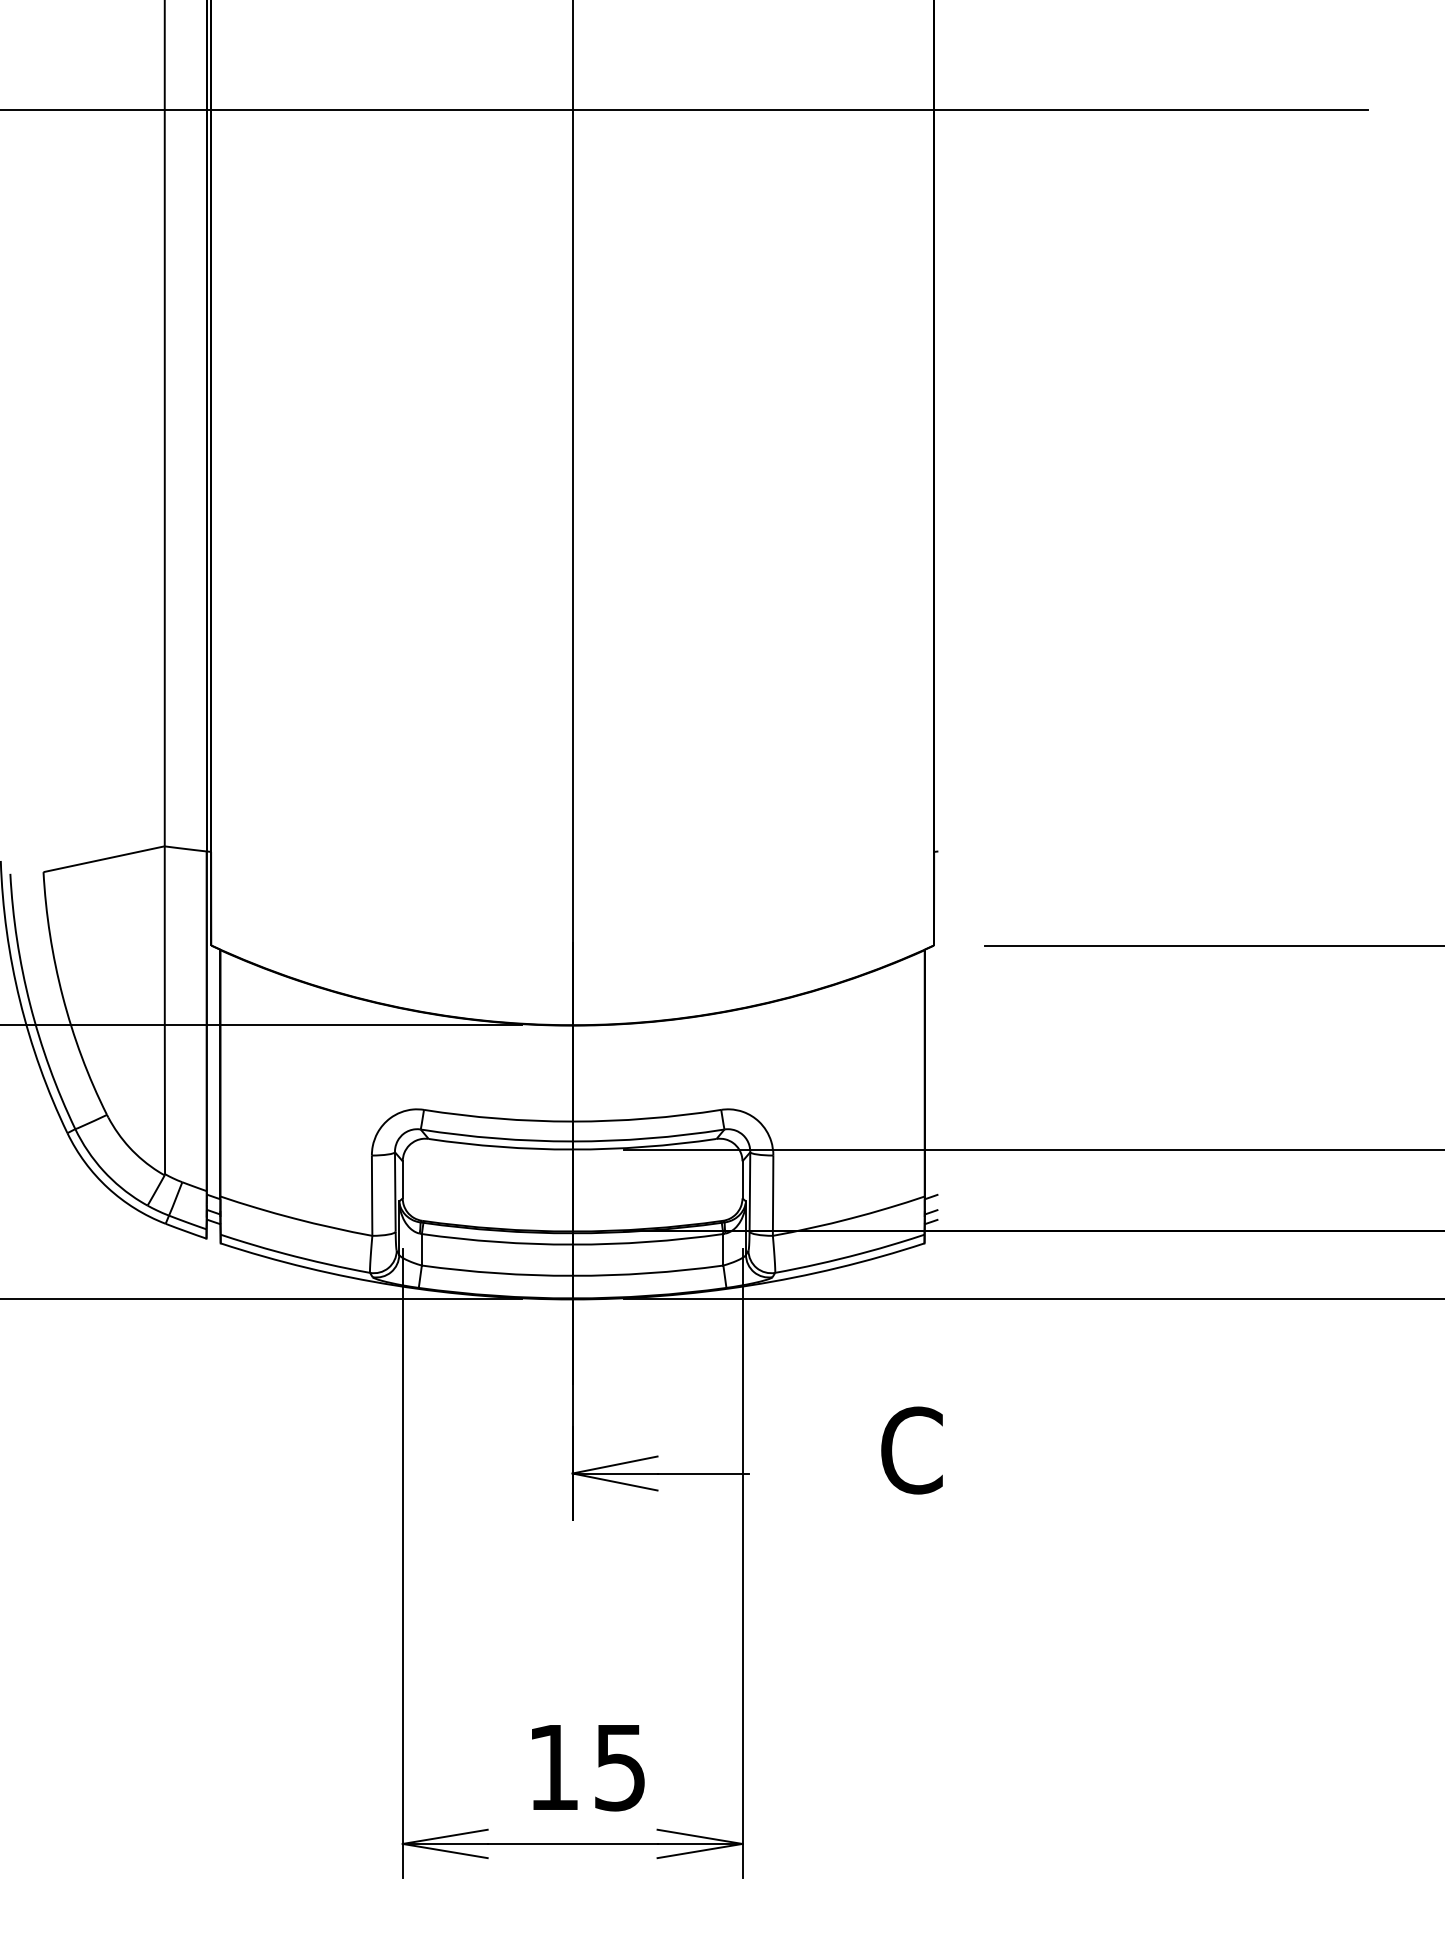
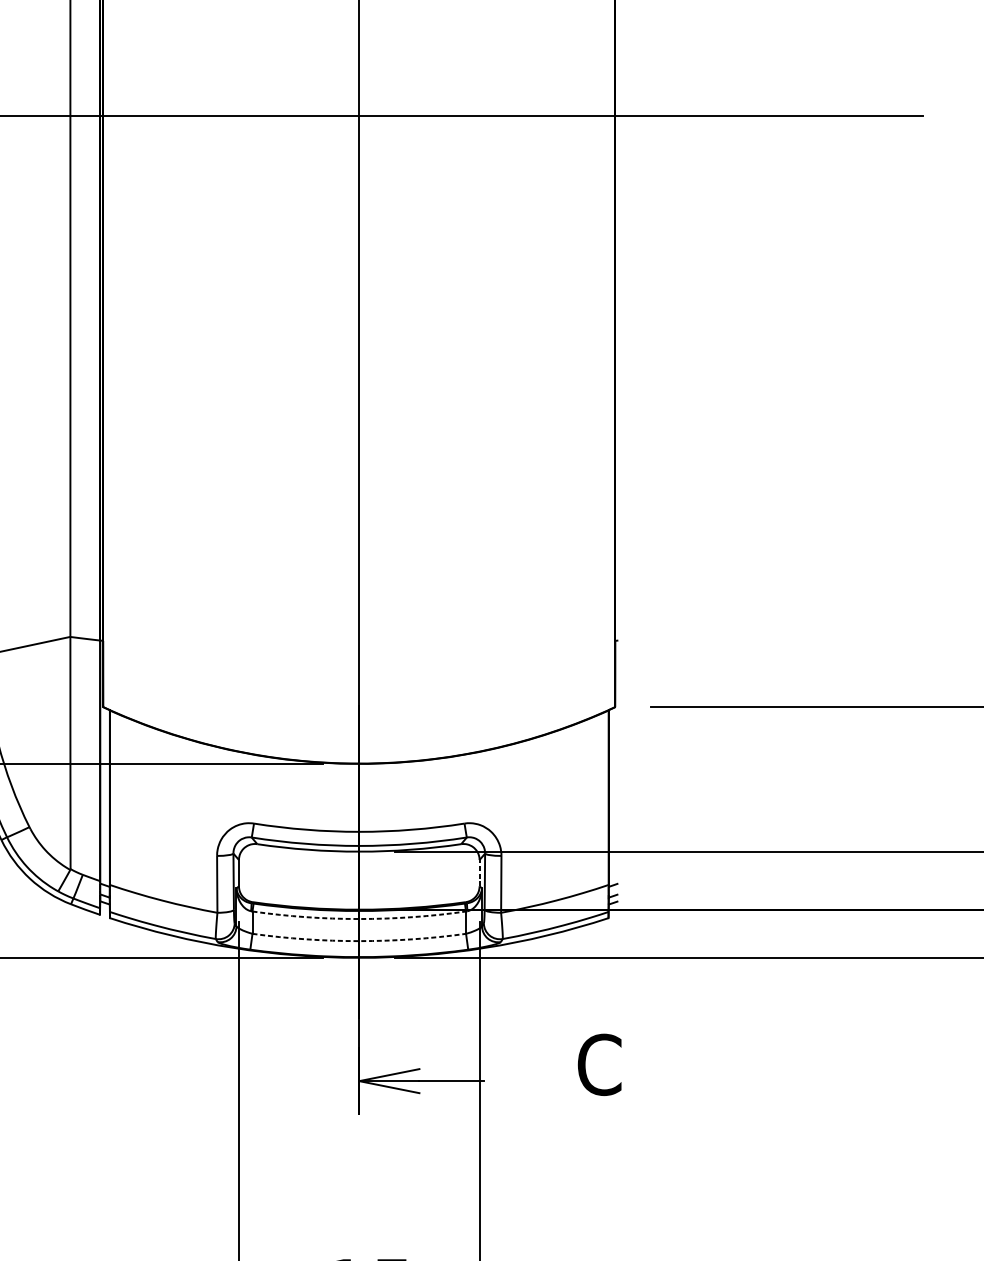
line: (742, 1179) -> (479, 872), solid -> dashed
arc: (572, 1244) -> (359, 918), solid -> dashed
arc: (572, 1275) -> (359, 940), solid -> dashed

